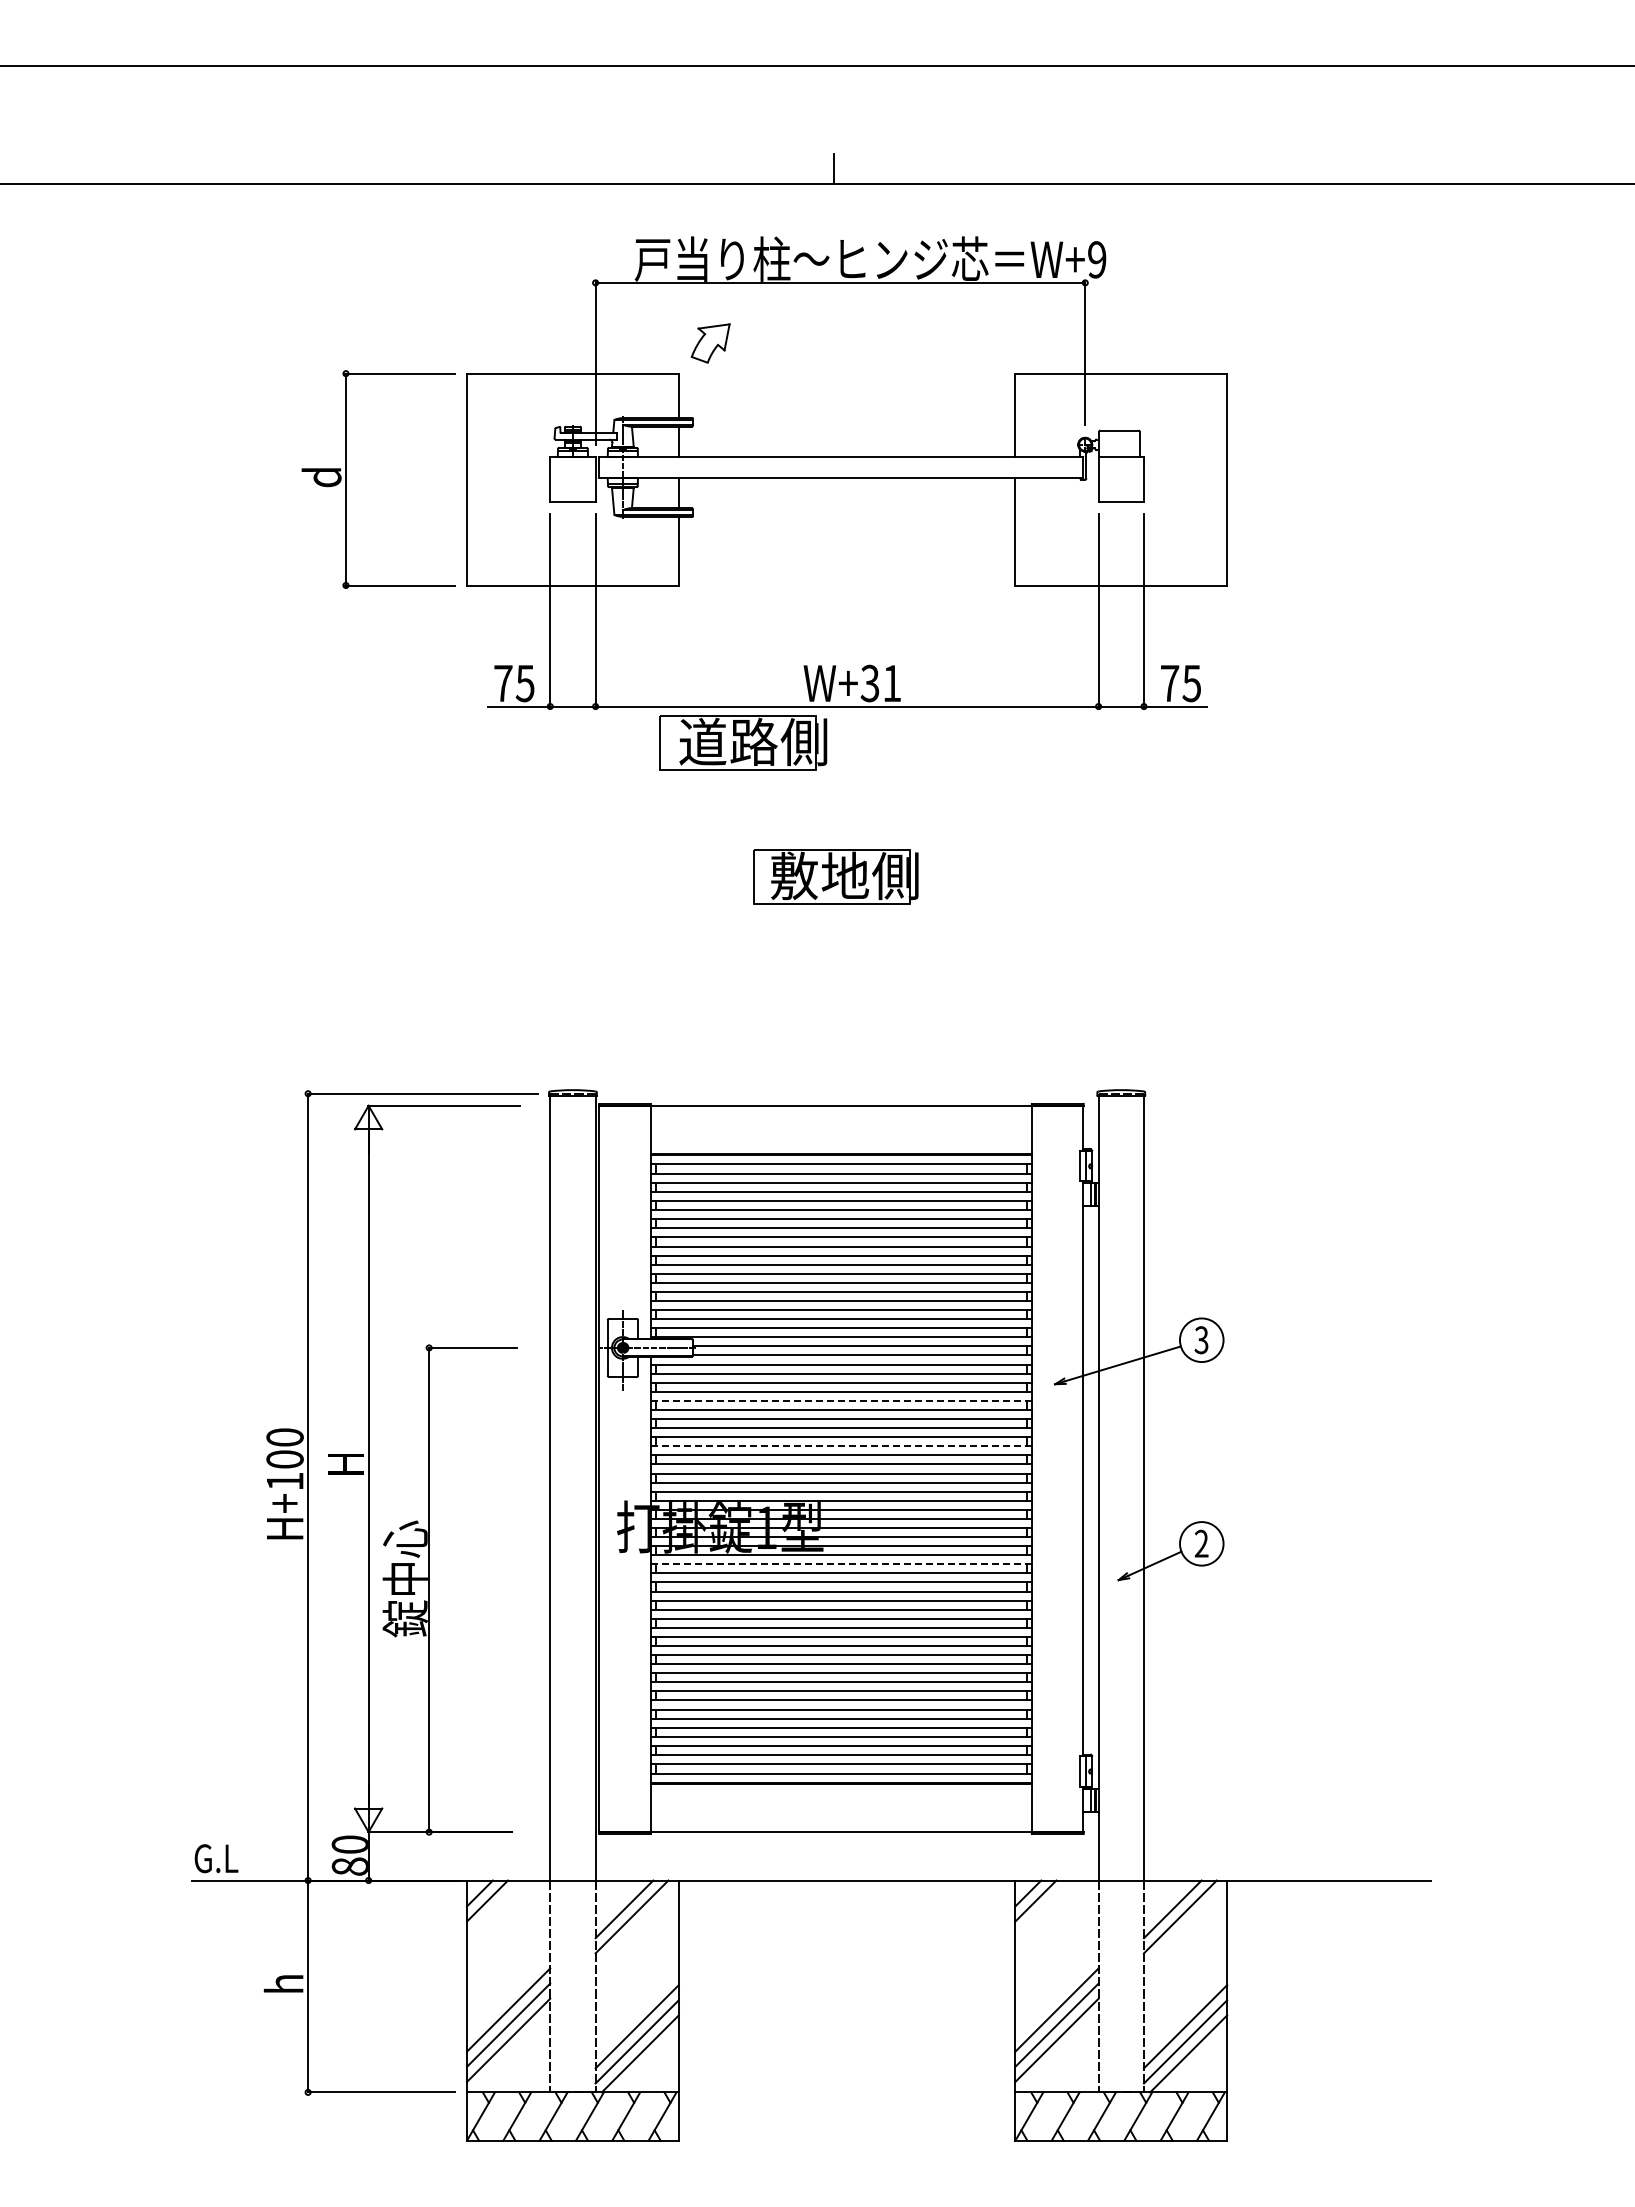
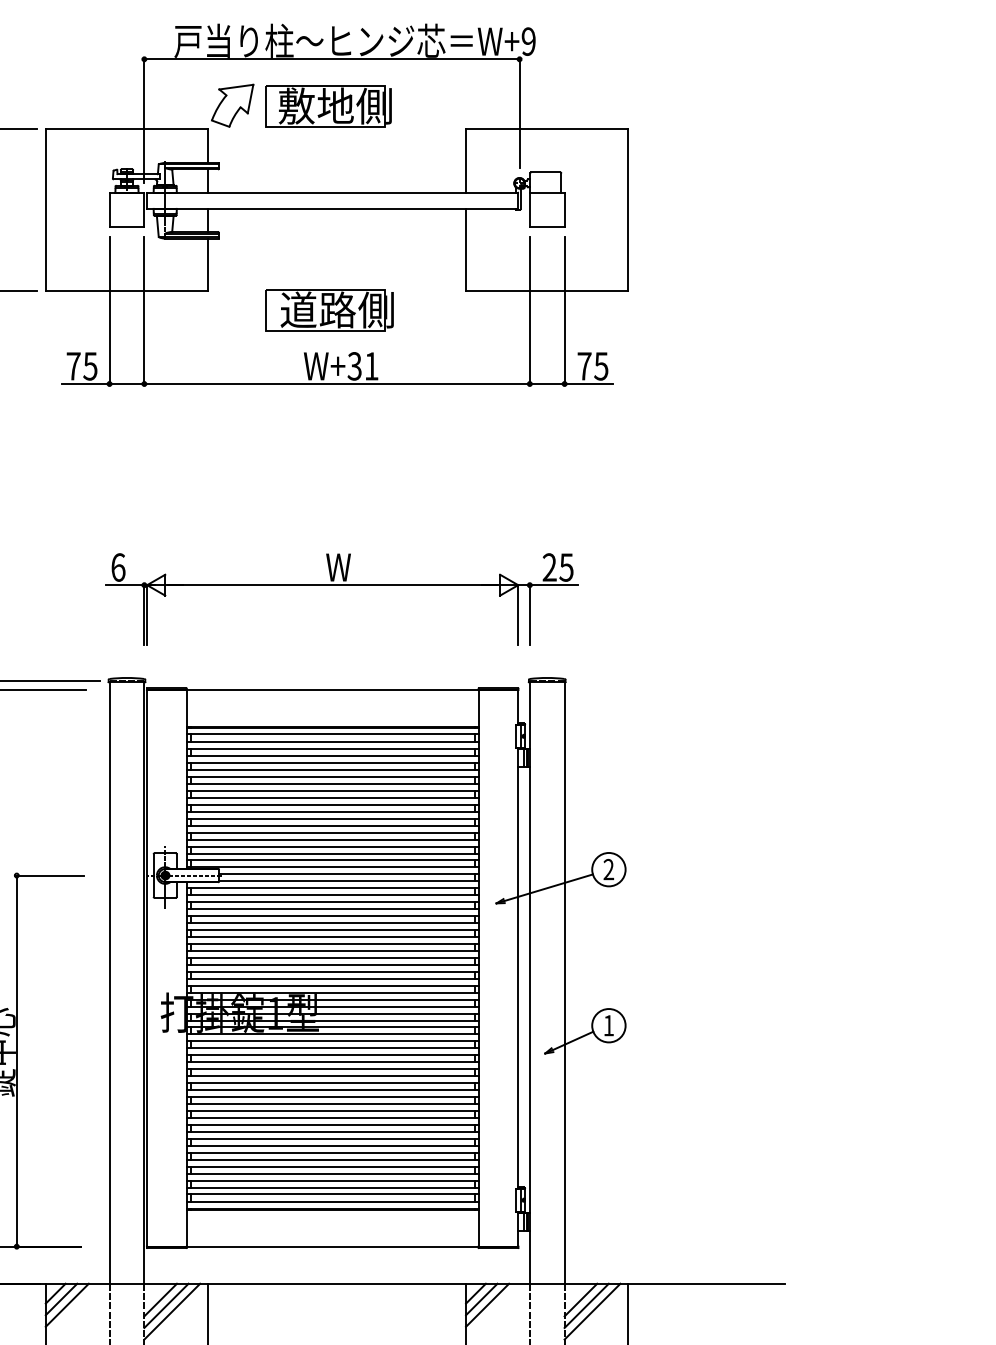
part: (710, 343) -> (232, 105), size x1.43
part: (743, 742) -> (329, 310), moved
part: (835, 876) -> (328, 106), moved
part: (853, 969) -> (342, 585), added
text: (1201, 1340) -> (608, 869), 3 -> 2
line: (841, 1400) -> (332, 915), dashed -> solid
line: (841, 1446) -> (332, 951), dashed -> solid
text: (1201, 1543) -> (608, 1025), 2 -> 1
line: (841, 1564) -> (332, 1041), dashed -> solid
line: (616, 1901) -> (160, 1299), added
line: (1164, 1901) -> (580, 1299), added
line: (495, 1908) -> (67, 1305), added
line: (1043, 1908) -> (487, 1305), added

